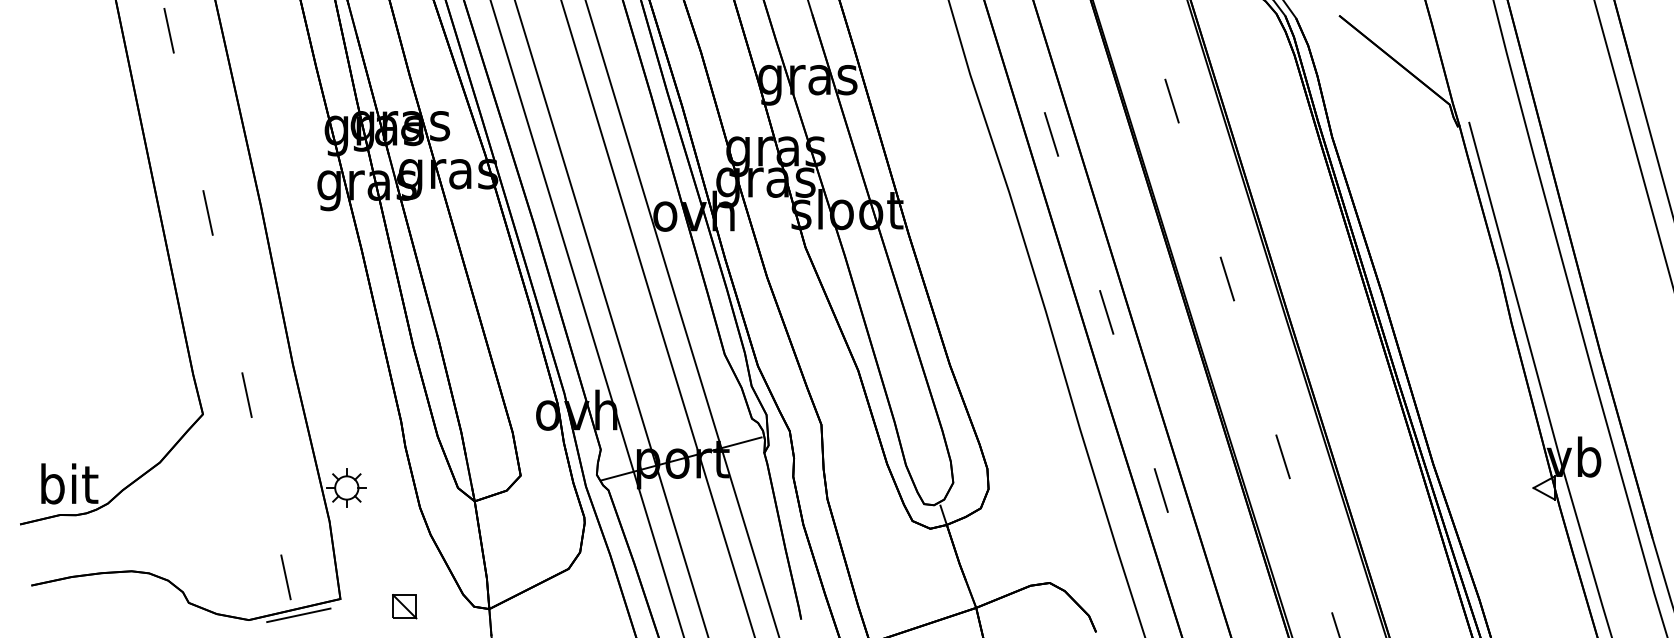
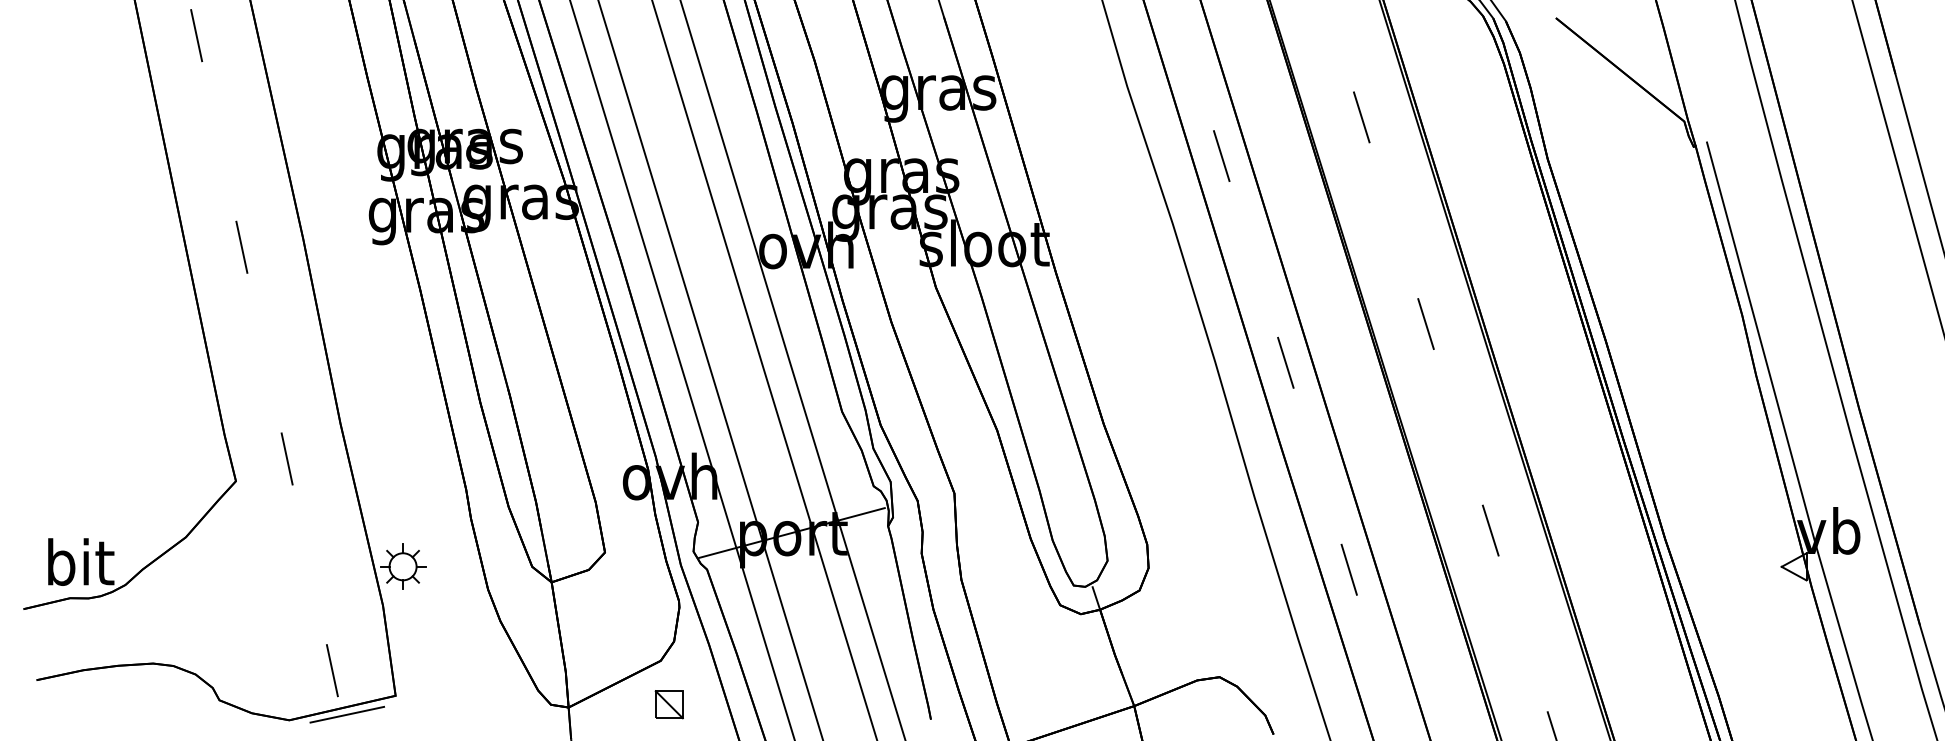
part: (404, 606) -> (668, 704), moved

